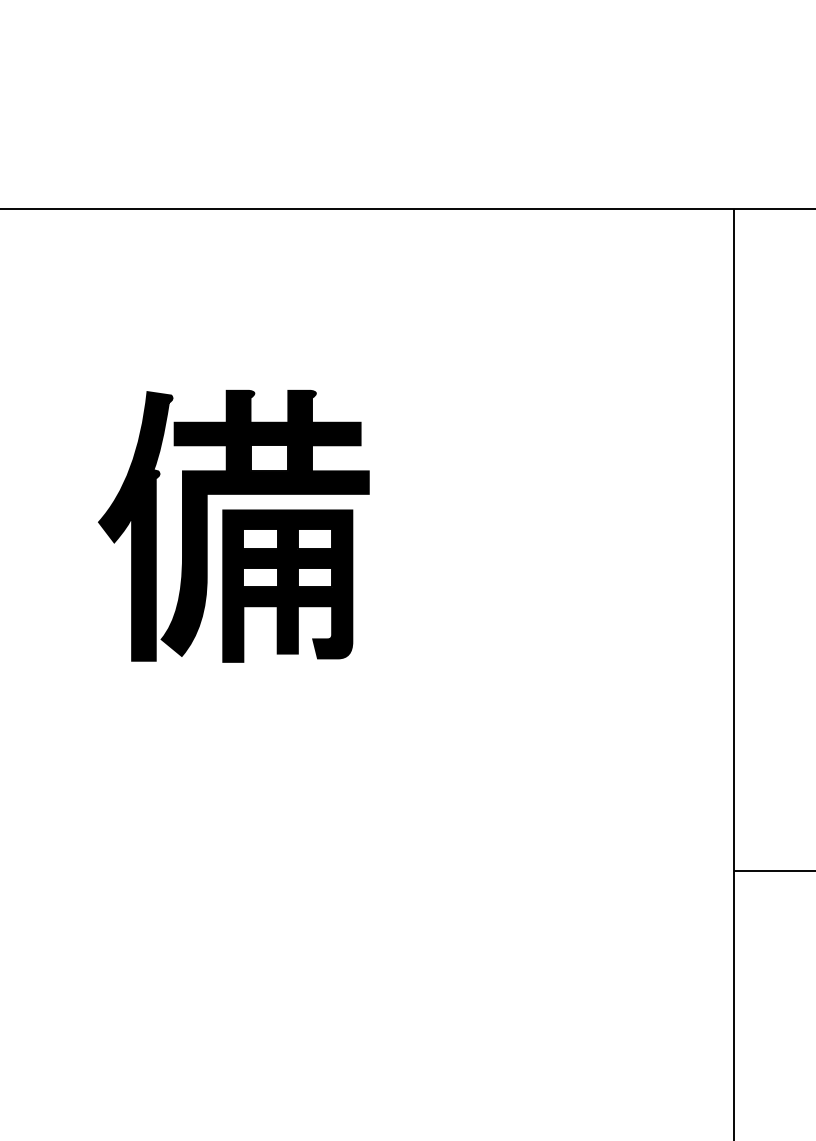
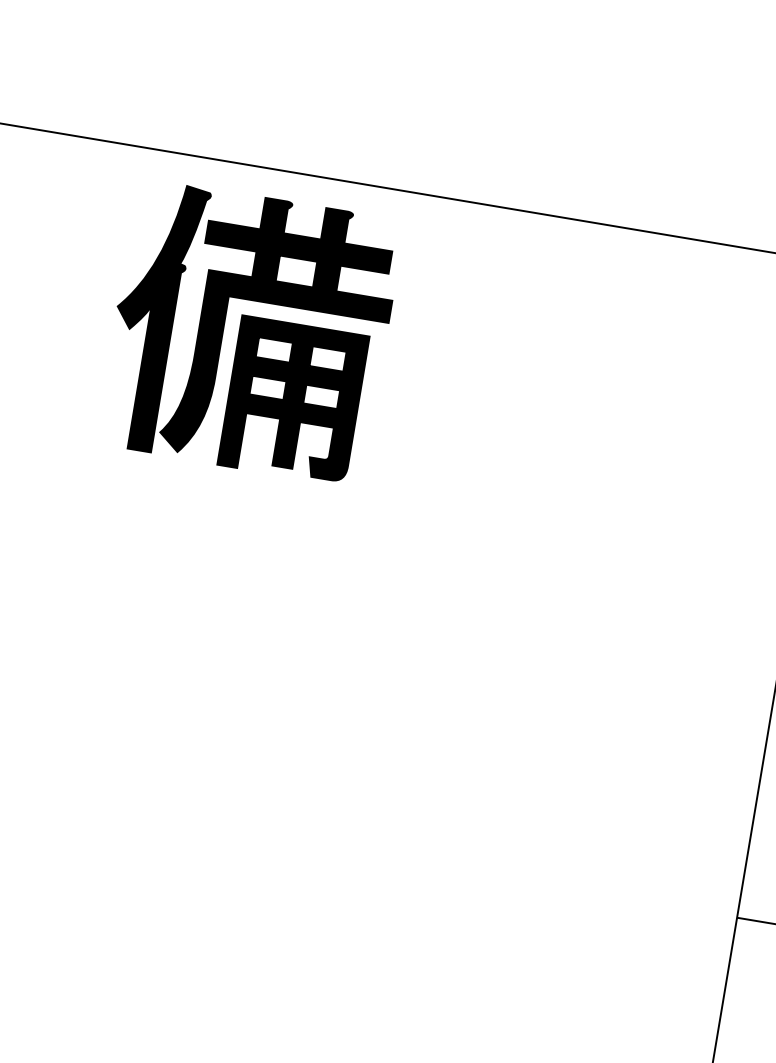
part: (233, 526) -> (249, 332), moved

